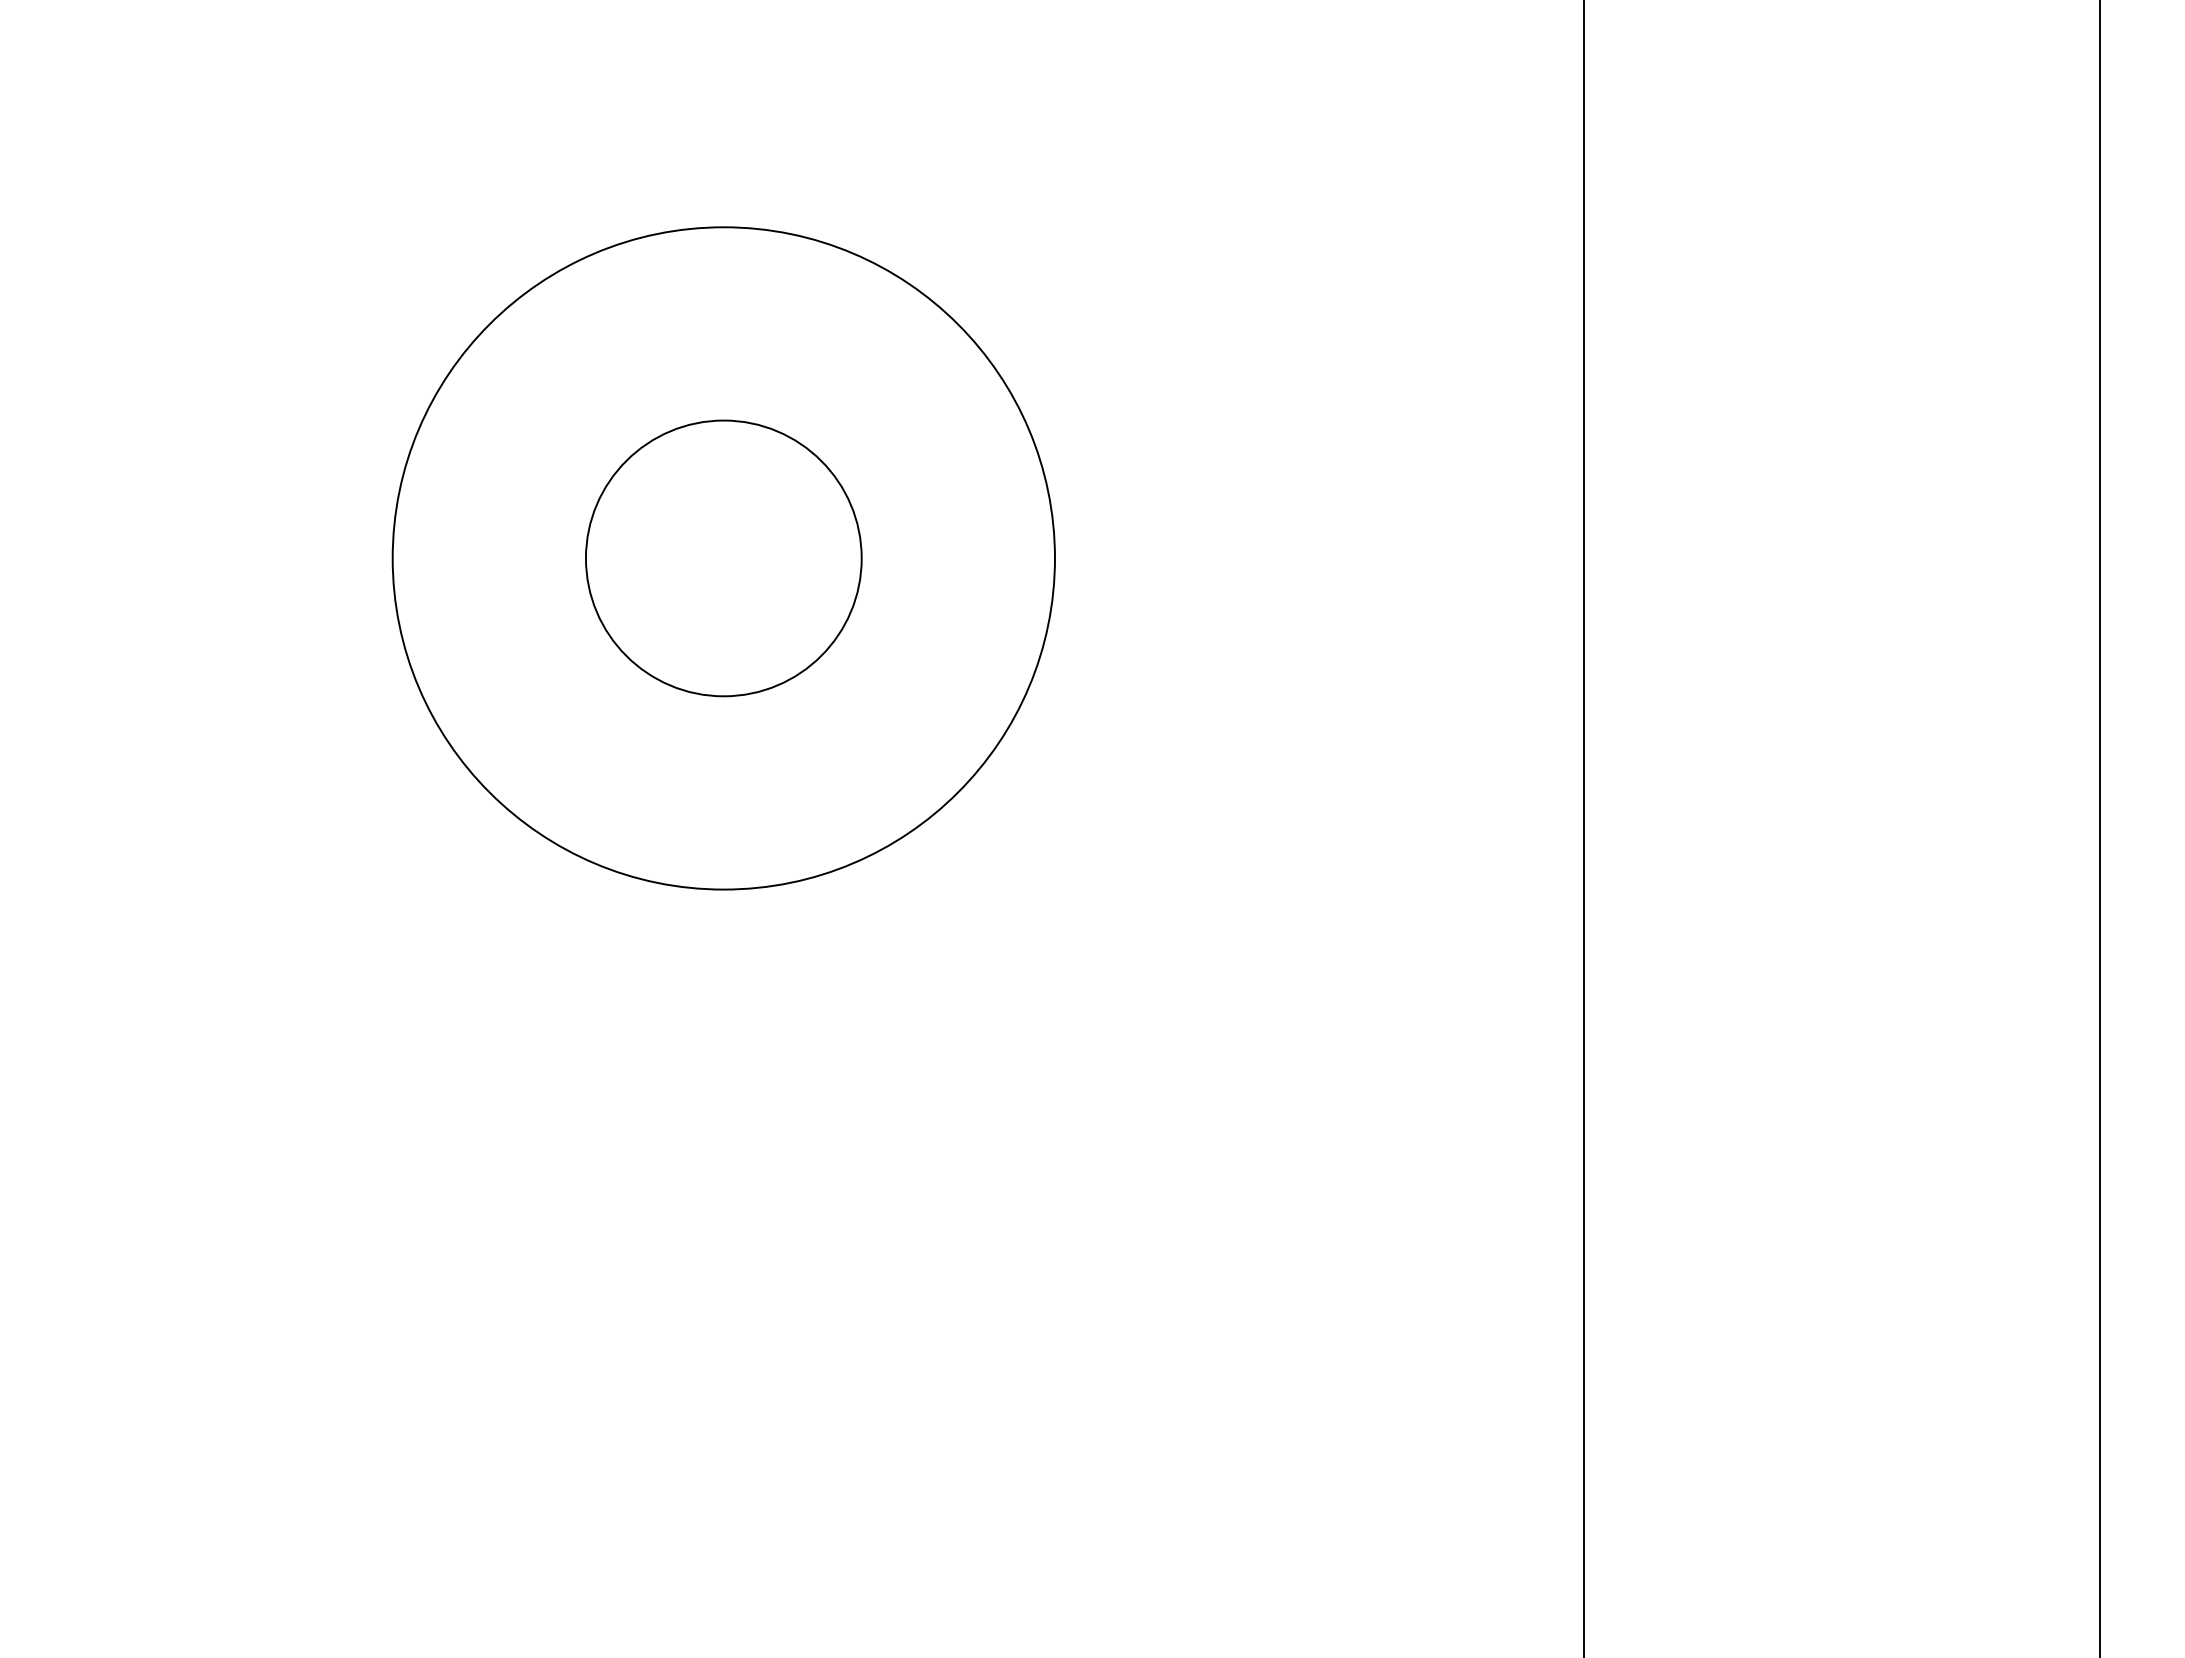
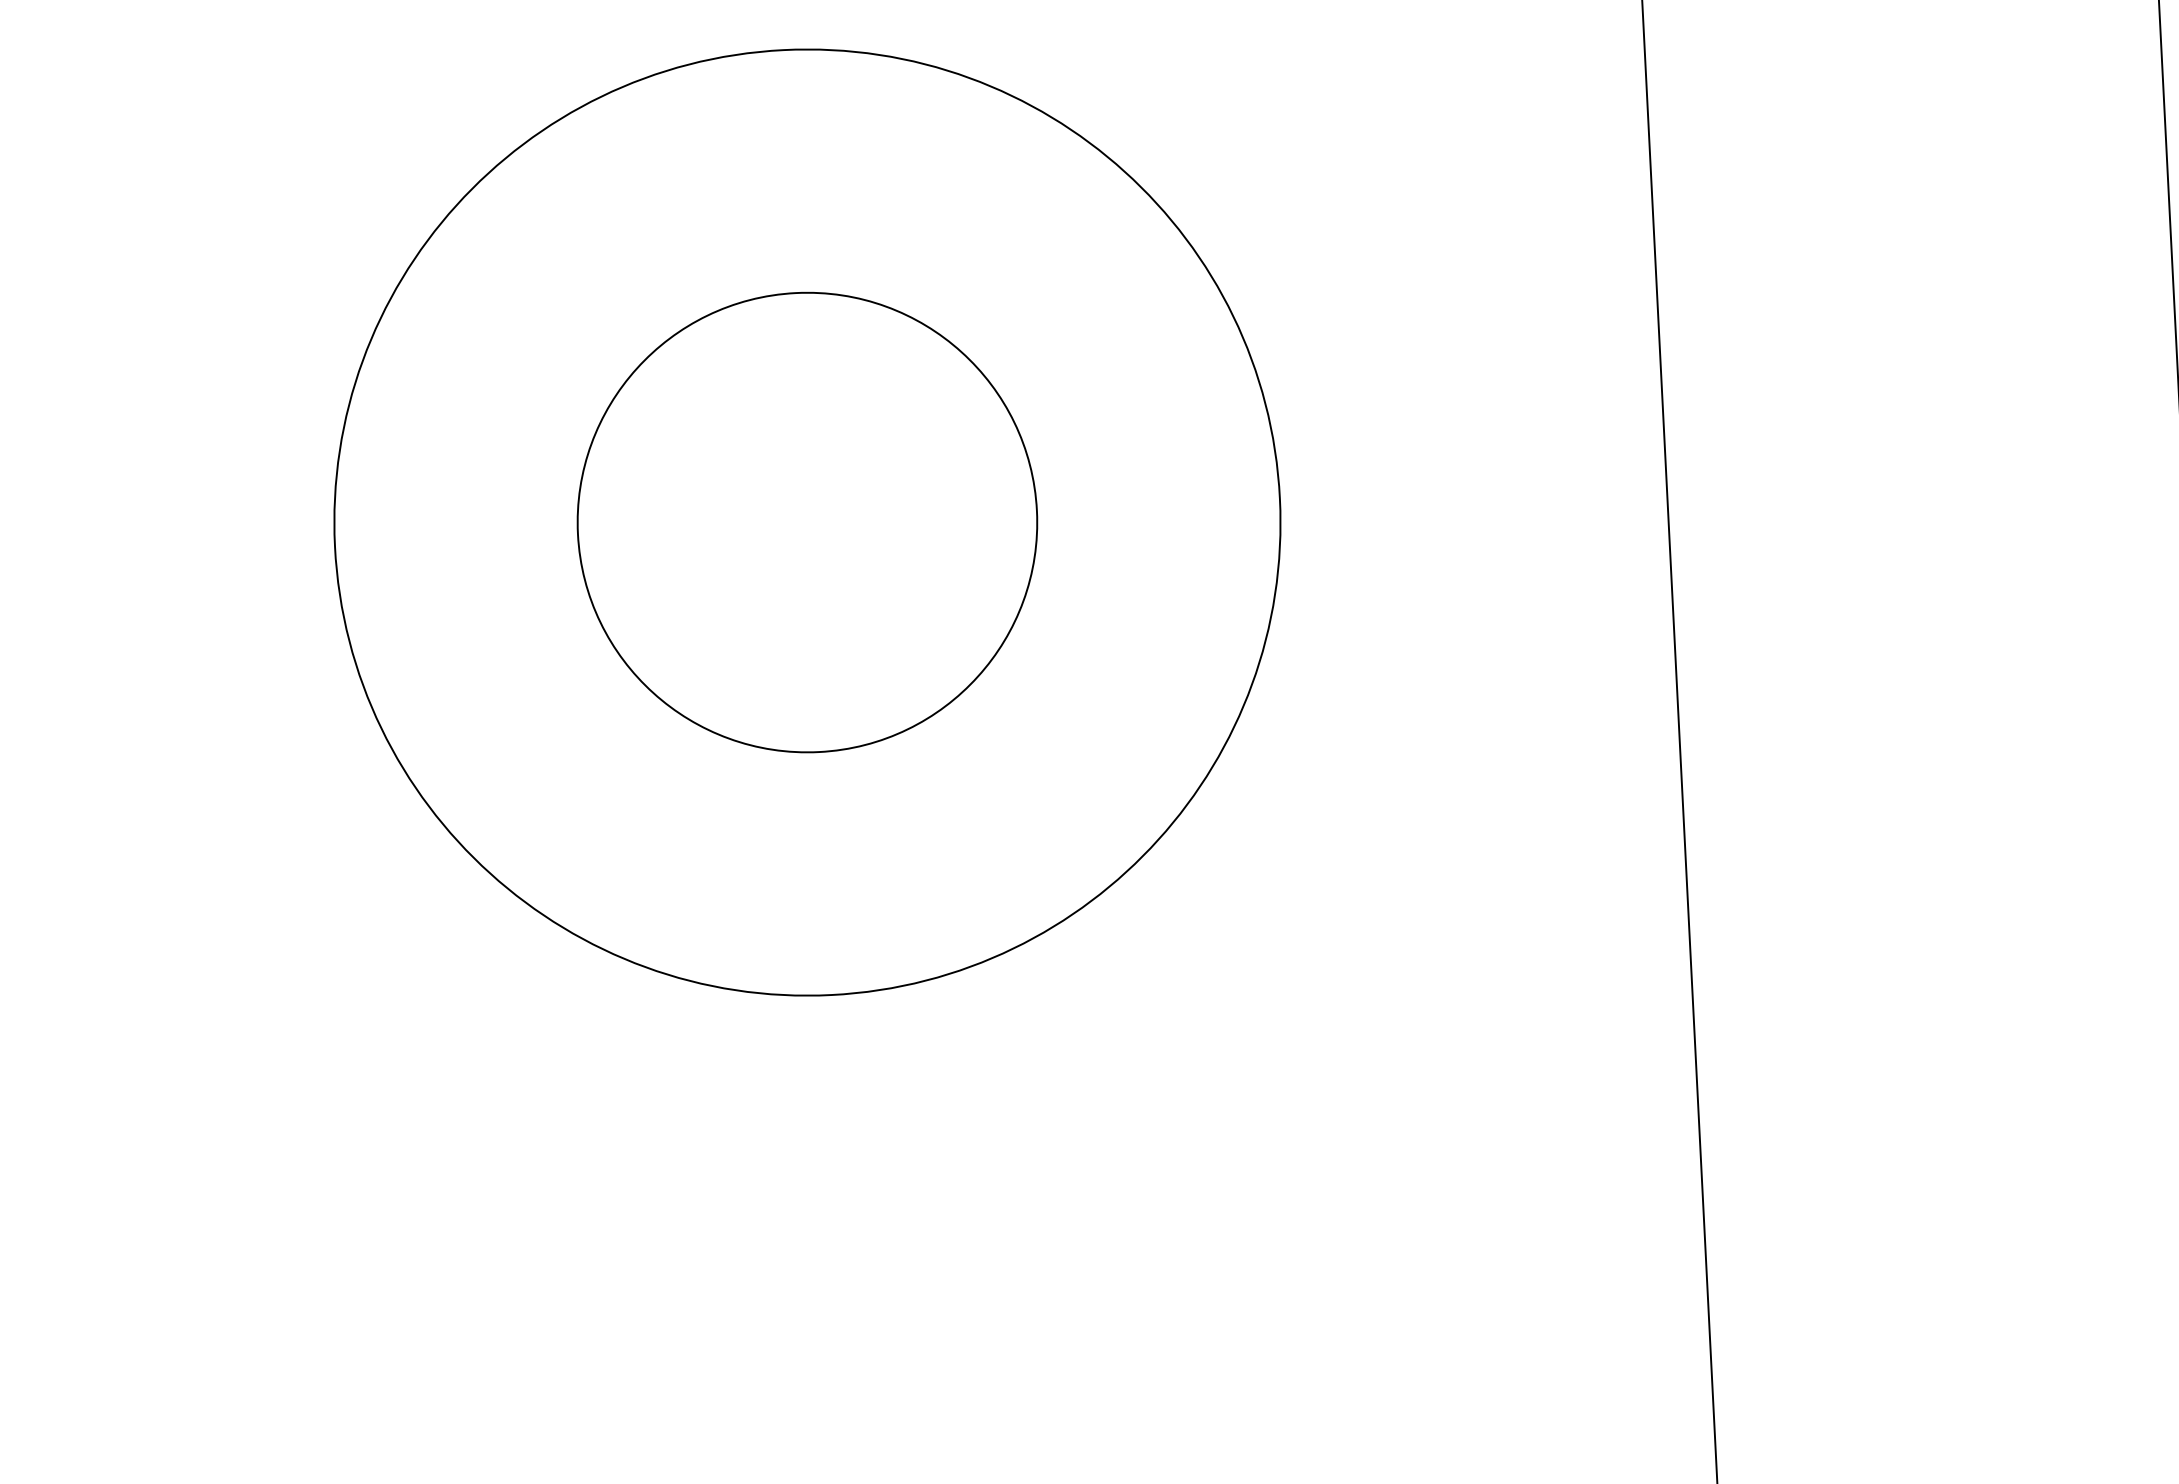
circle: (723, 558) -> (807, 522), size x1.43
circle: (723, 558) -> (807, 522), size x1.67

